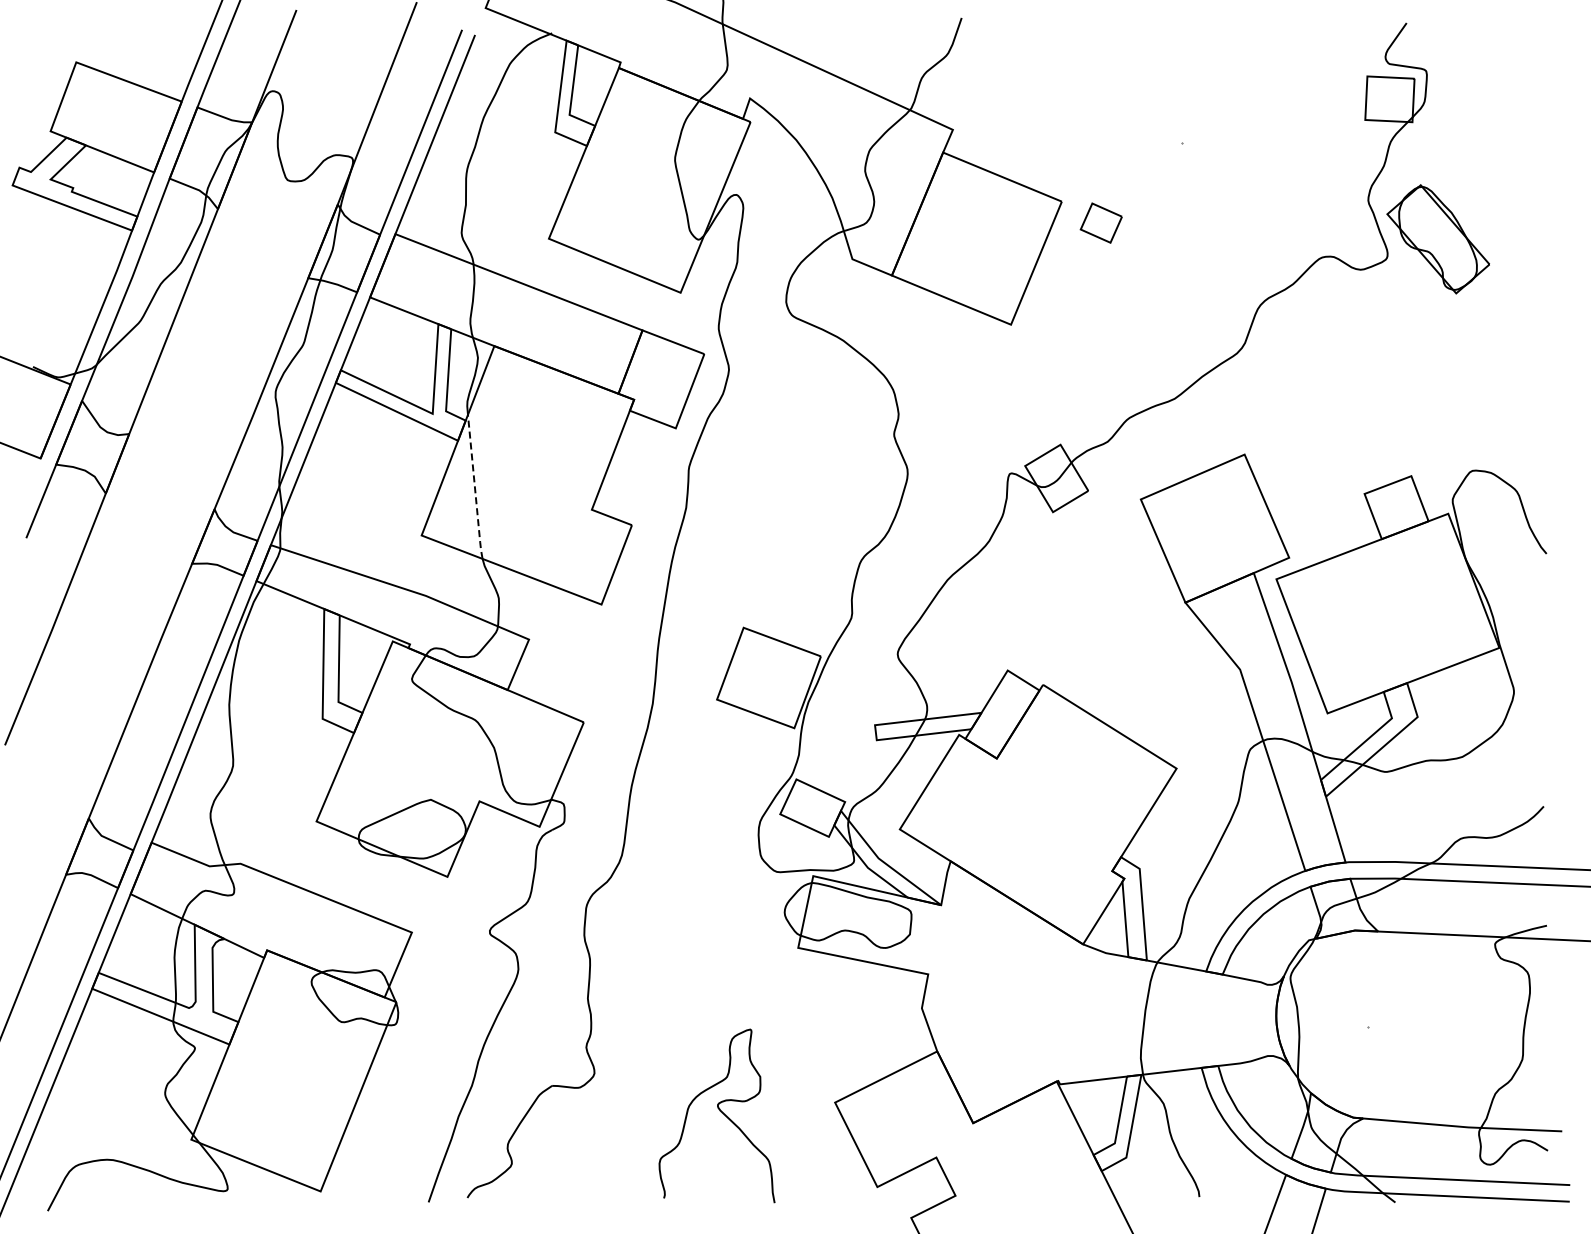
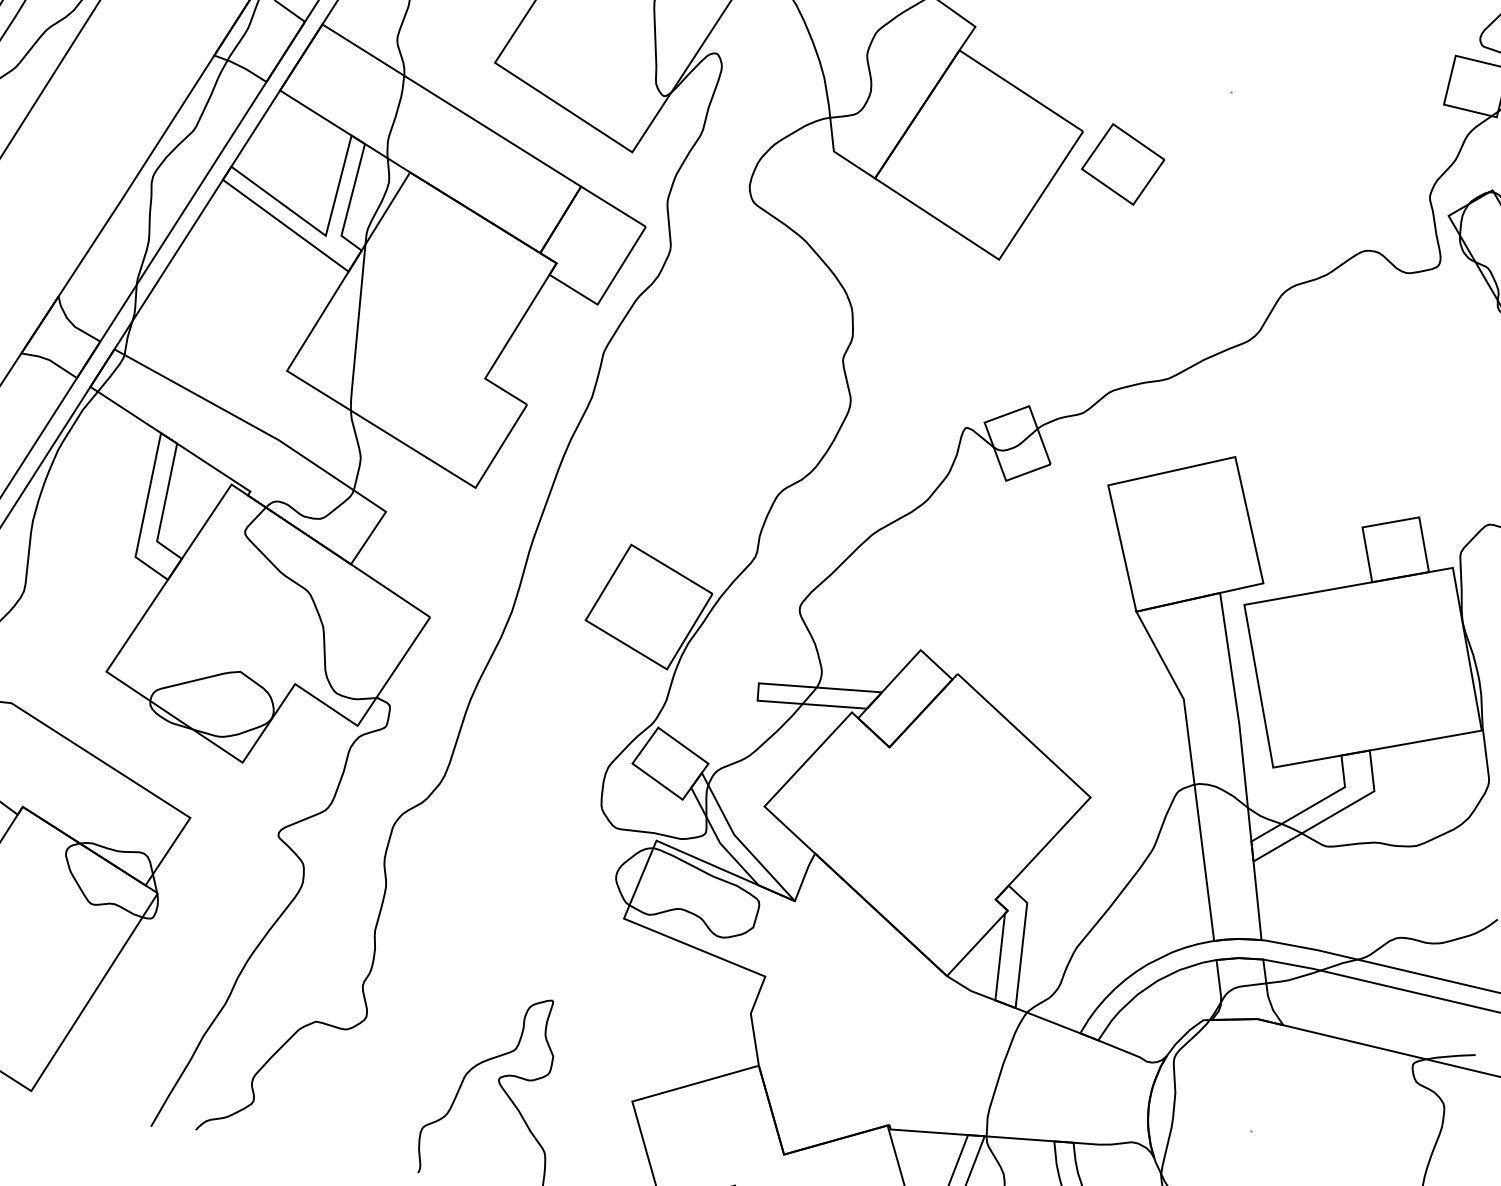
part: (1101, 222) -> (1123, 163), size x1.67
line: (475, 488) -> (358, 329), dashed -> solid

